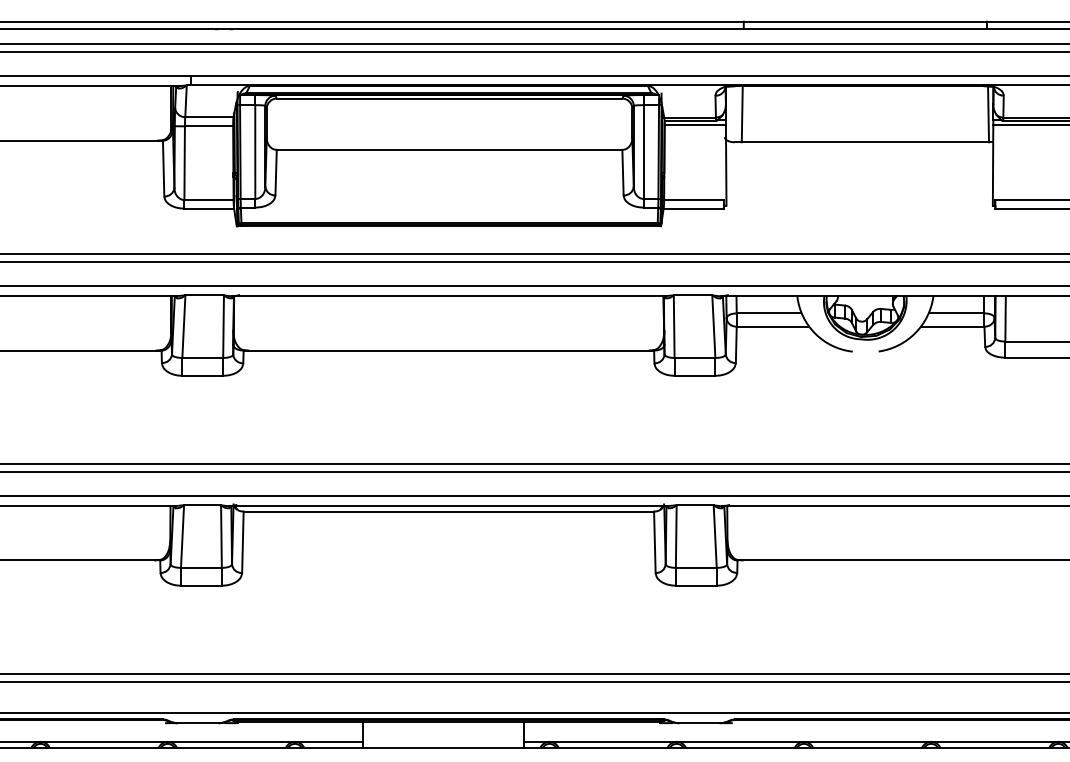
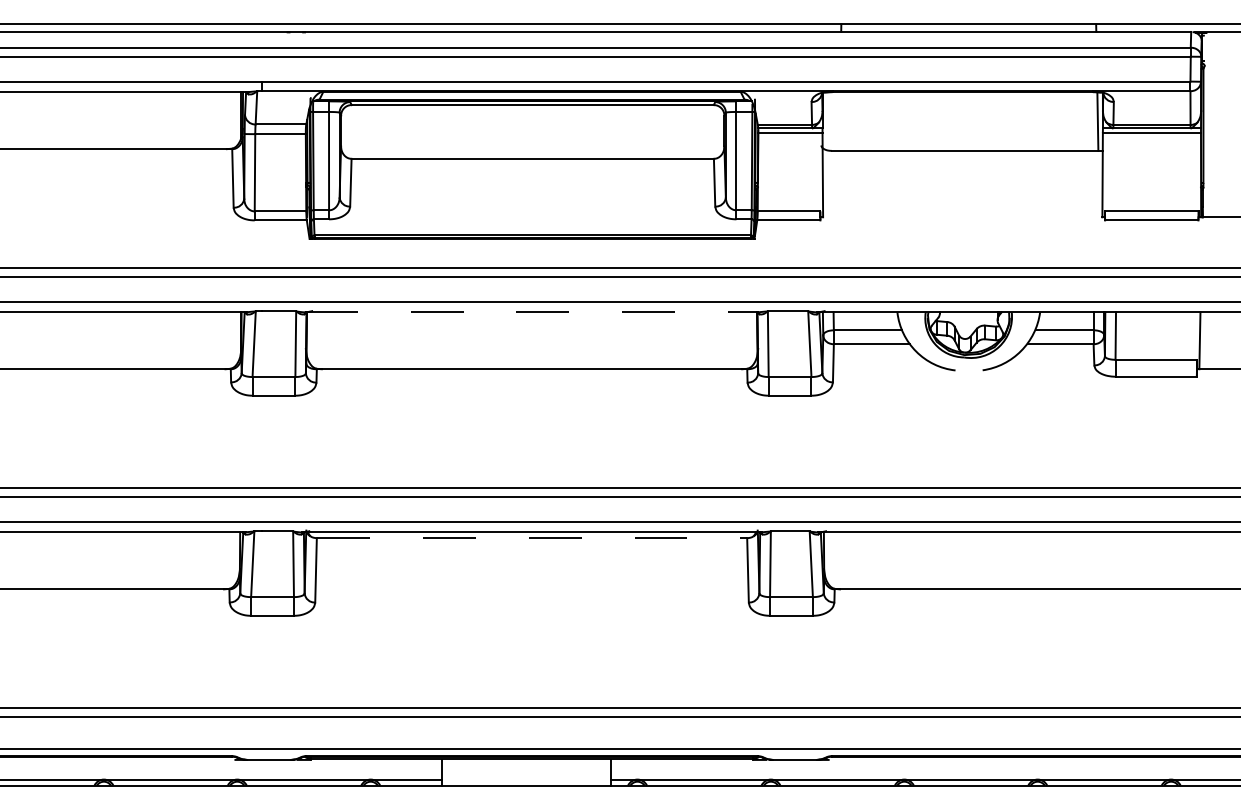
line: (742, 114) -> (839, 121), removed
line: (449, 296) -> (532, 312), solid -> dashed
line: (449, 511) -> (532, 538), solid -> dashed

